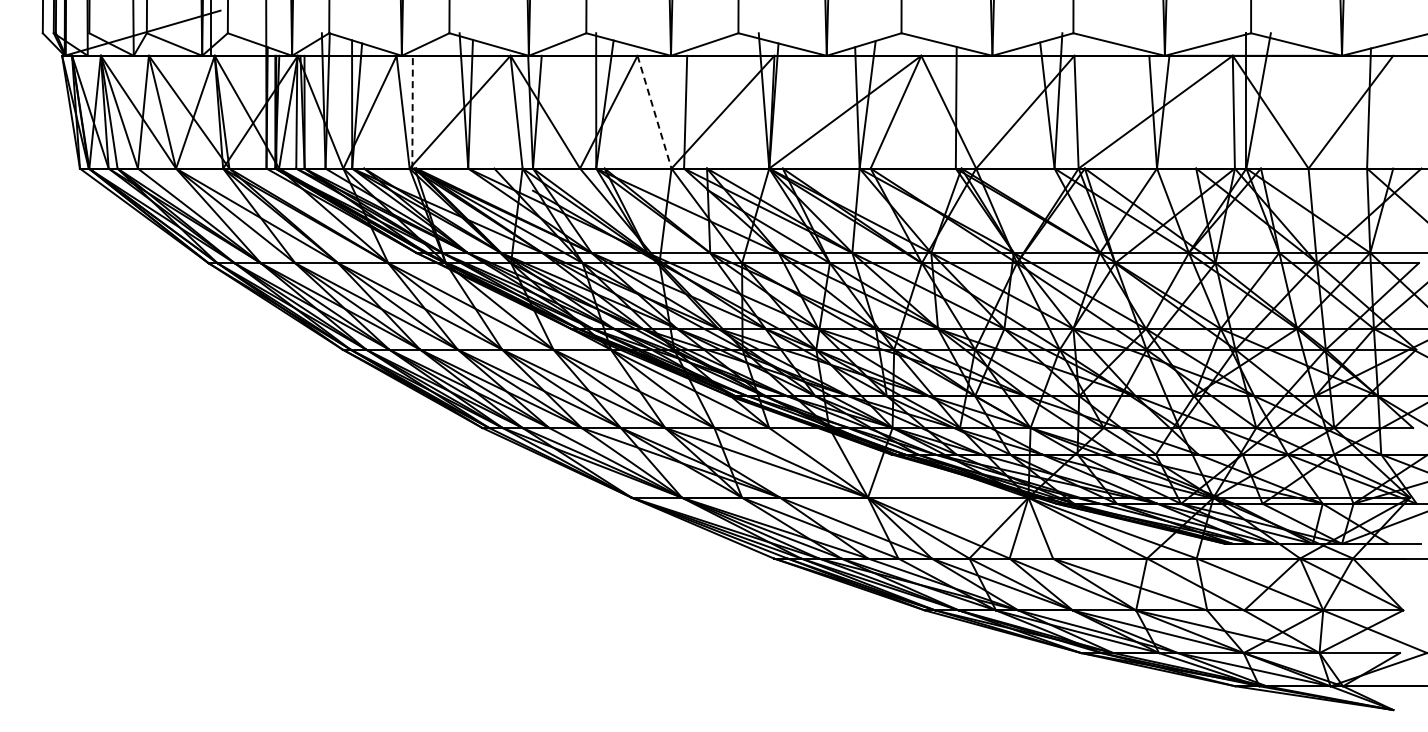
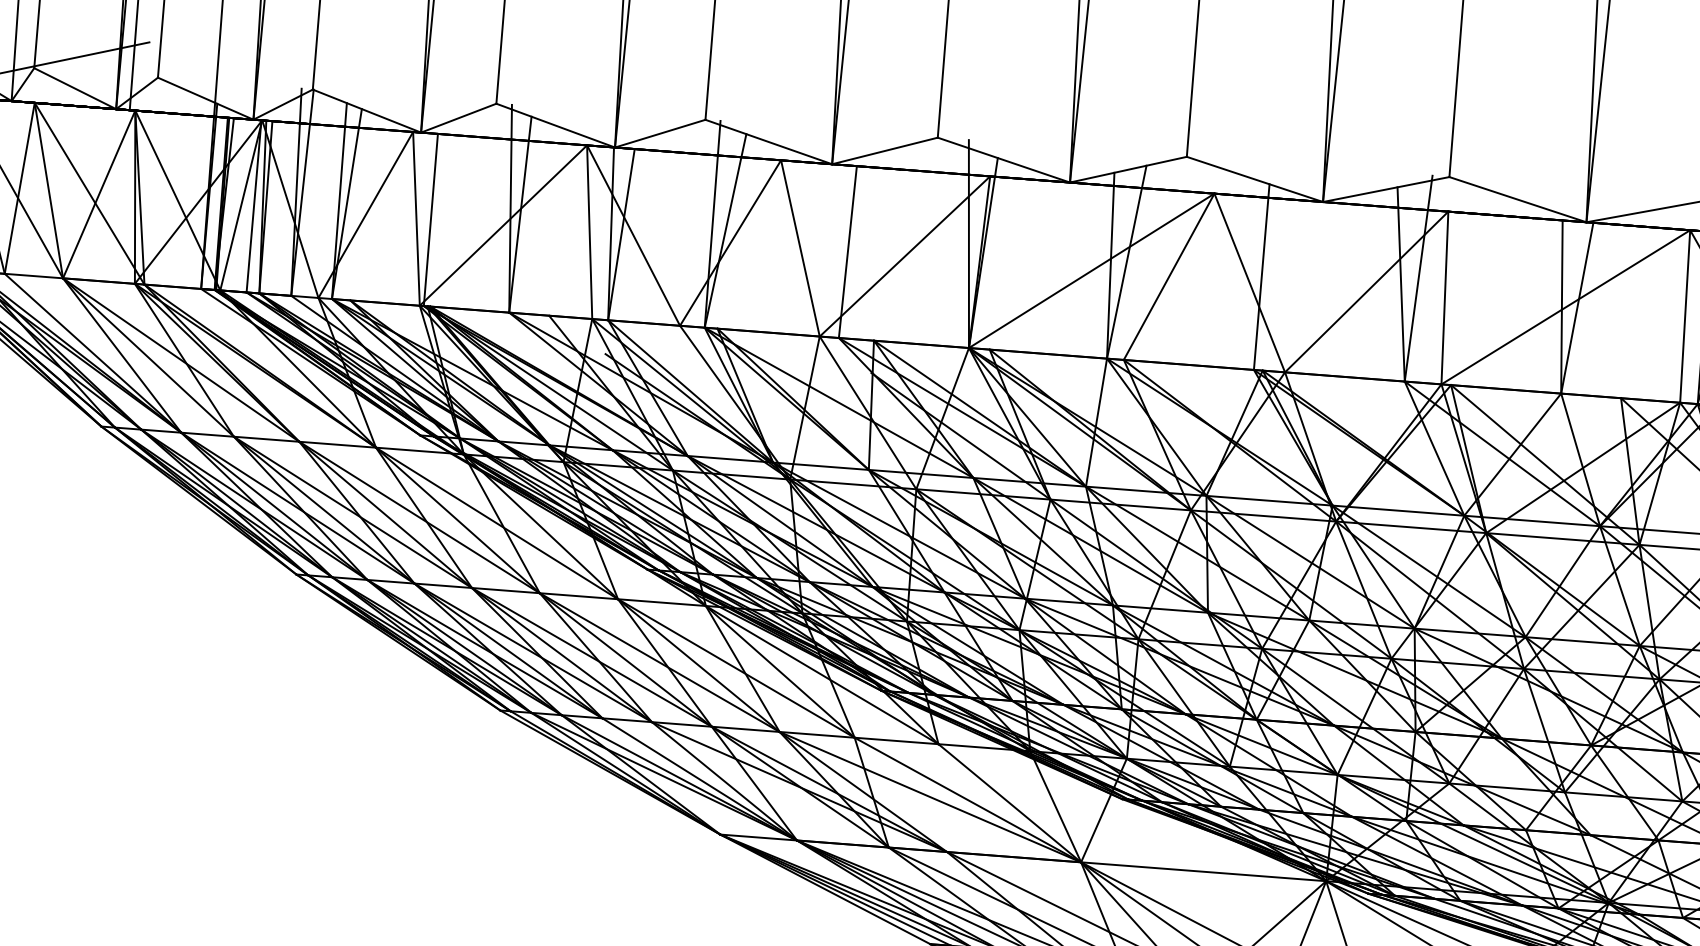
line: (412, 111) -> (430, 218), dashed -> solid
line: (654, 112) -> (800, 248), dashed -> solid

